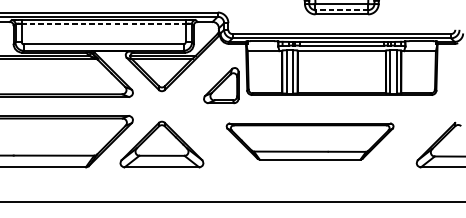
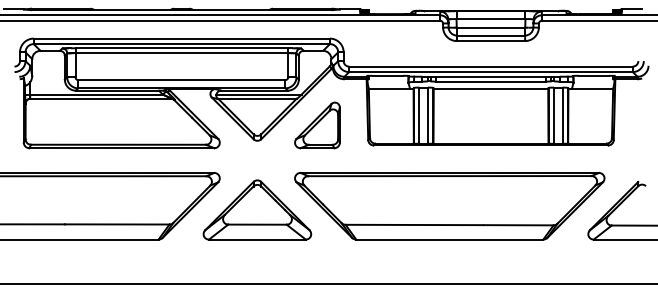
line: (341, 10) -> (490, 35), dashed -> solid
line: (103, 24) -> (181, 53), dashed -> solid
part: (221, 85) -> (317, 125), moved
part: (309, 141) -> (449, 205), size x1.43

